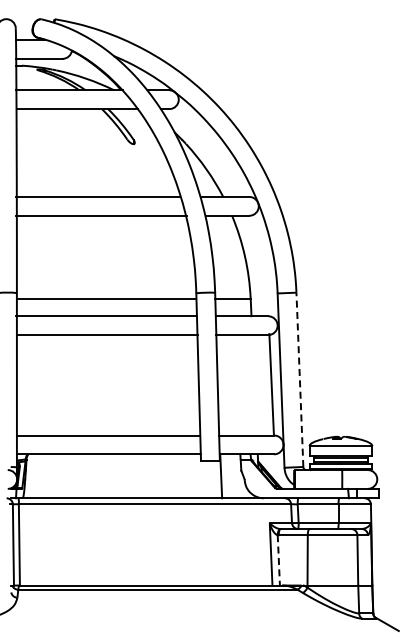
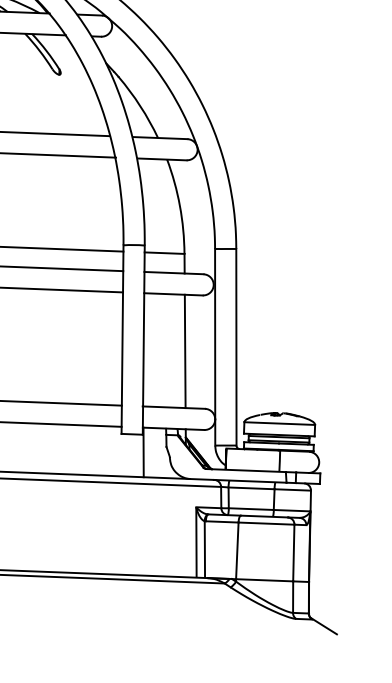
line: (299, 379) -> (235, 346), dashed -> solid
line: (271, 384) -> (185, 351), moved
line: (278, 559) -> (204, 548), dashed -> solid

